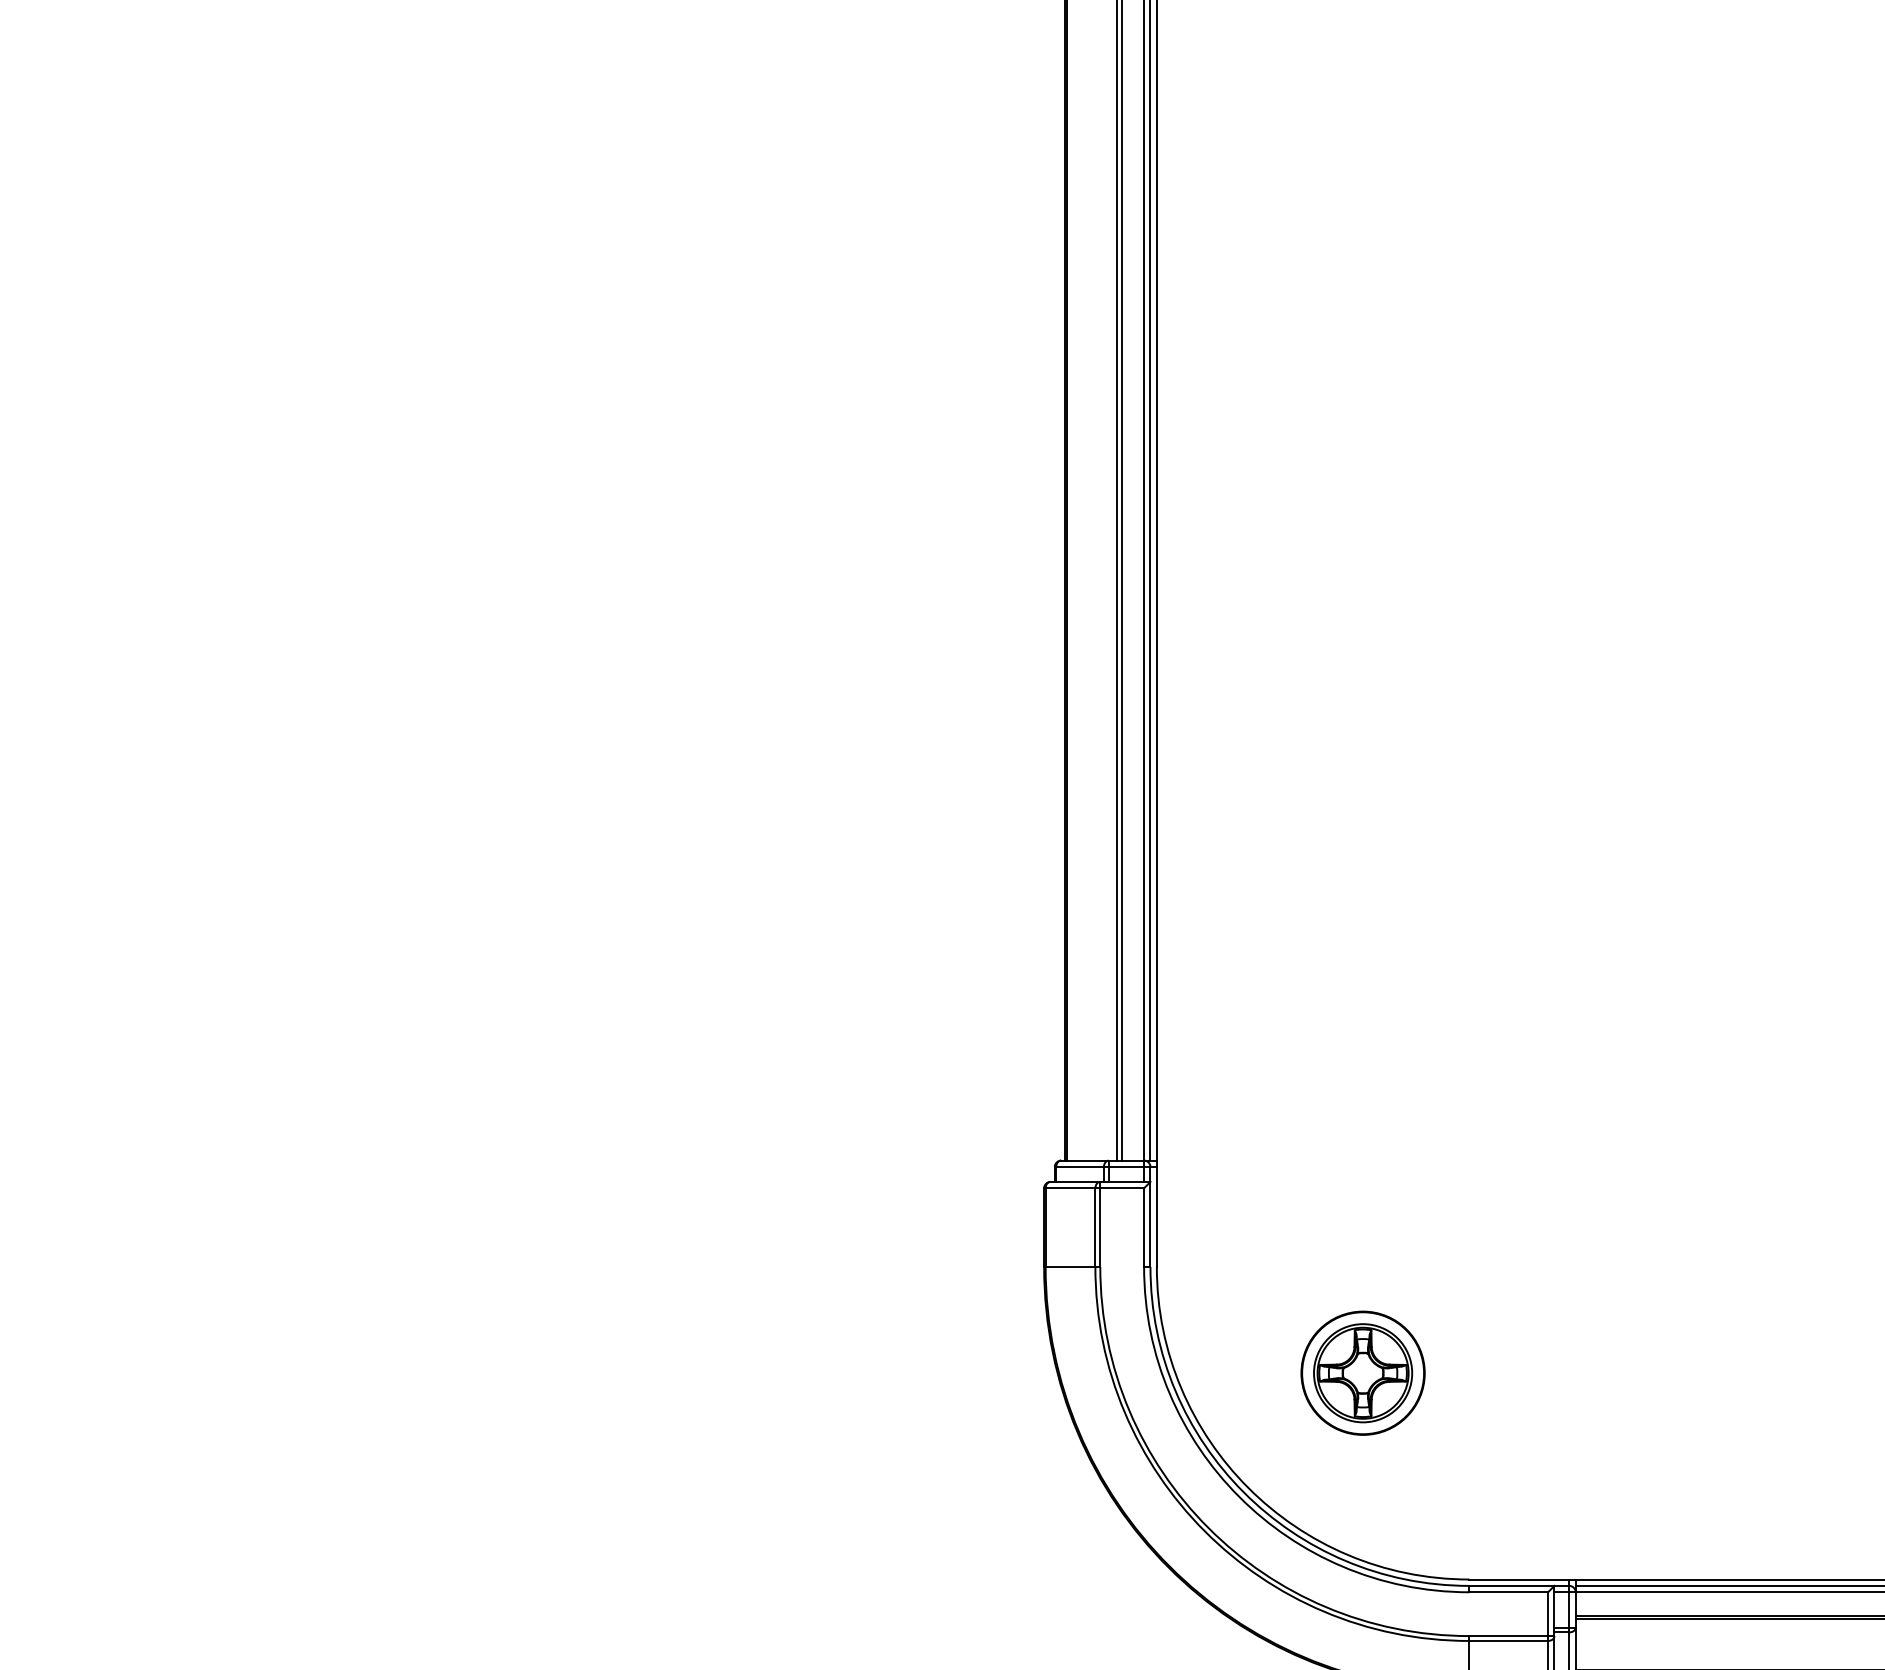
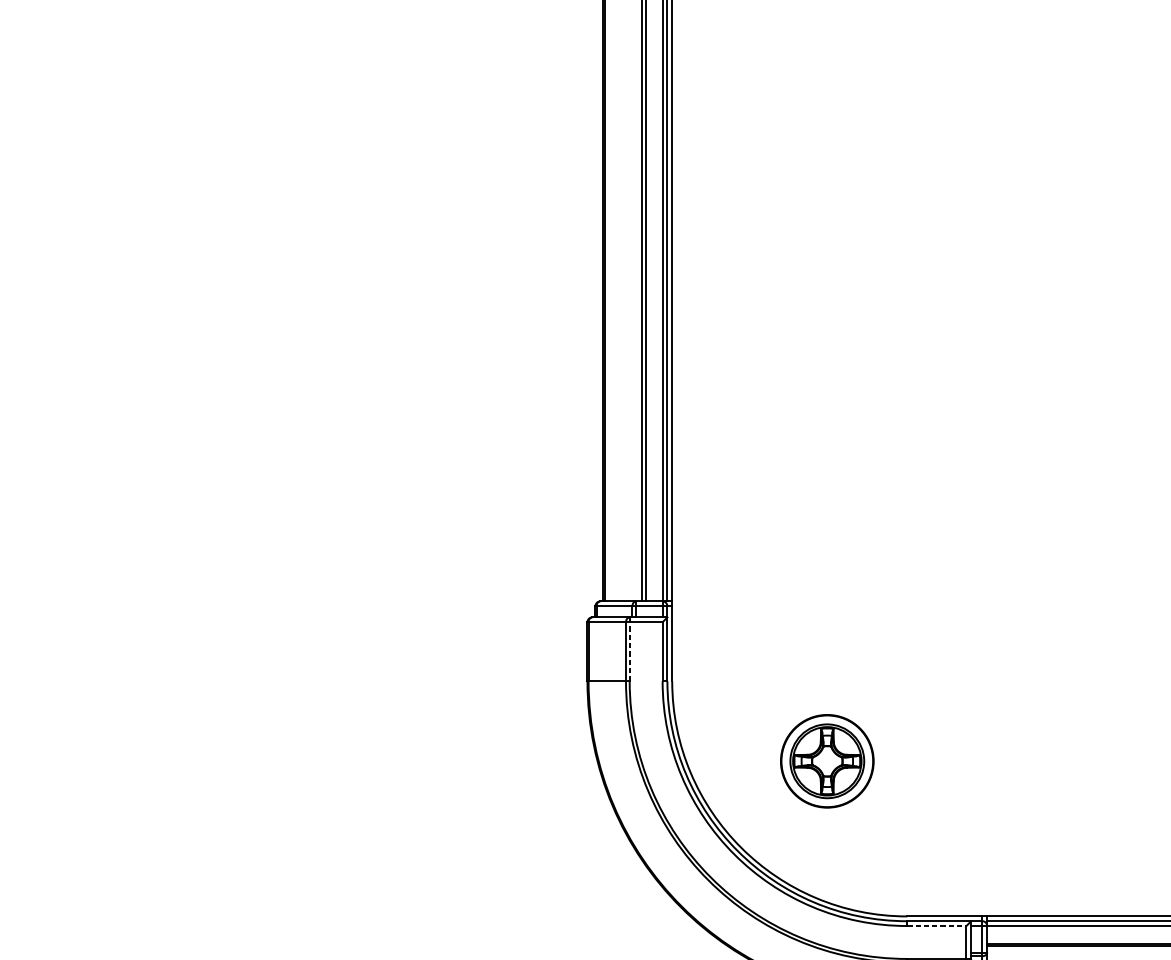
line: (1100, 1227) -> (629, 651), solid -> dashed
line: (1509, 1592) -> (937, 926), solid -> dashed

